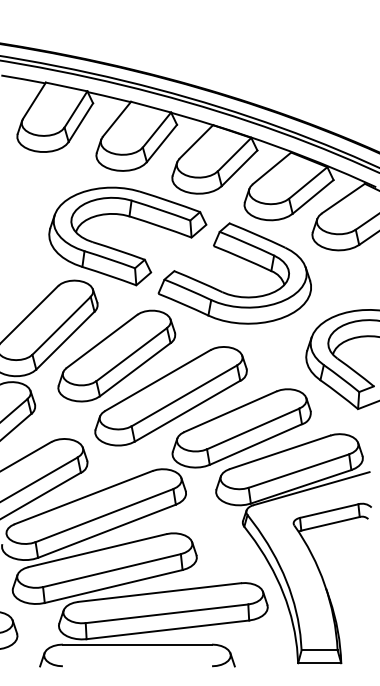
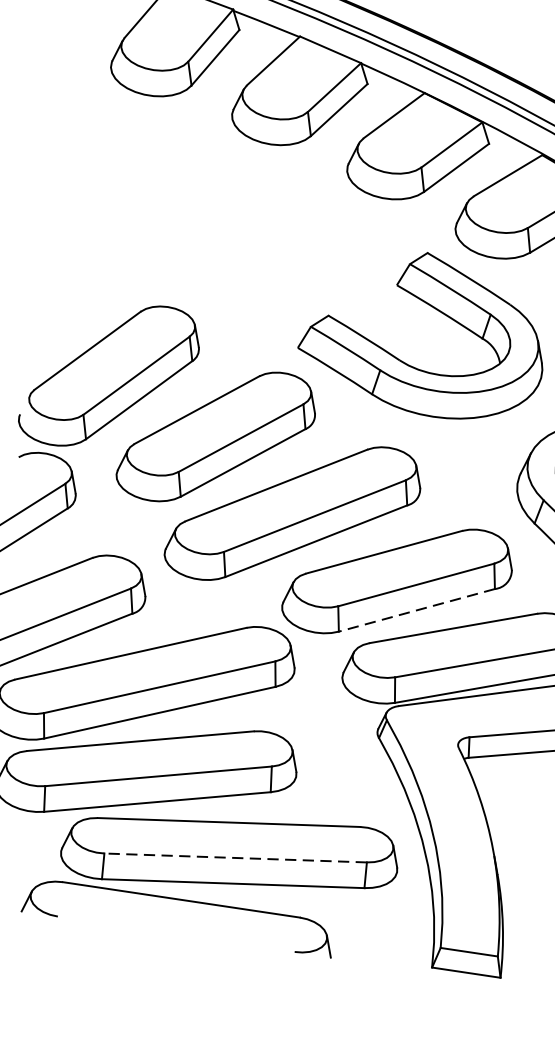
part: (121, 250) -> (249, 270), removed
line: (255, 444) -> (416, 610), solid -> dashed
line: (167, 613) -> (236, 857), solid -> dashed

